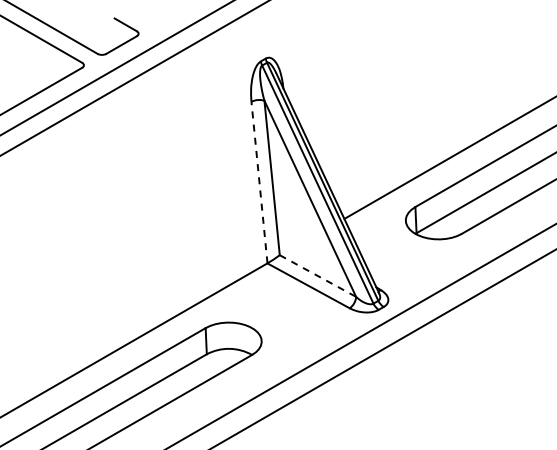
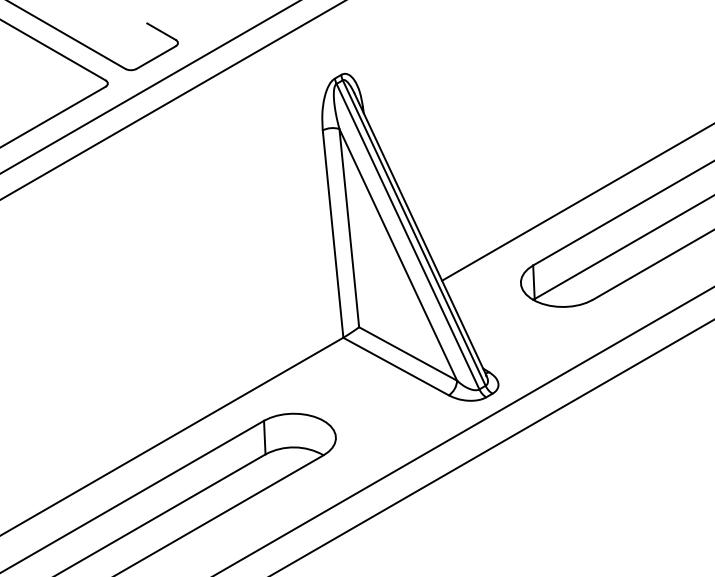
line: (259, 182) -> (333, 233), dashed -> solid
line: (318, 276) -> (408, 354), dashed -> solid

